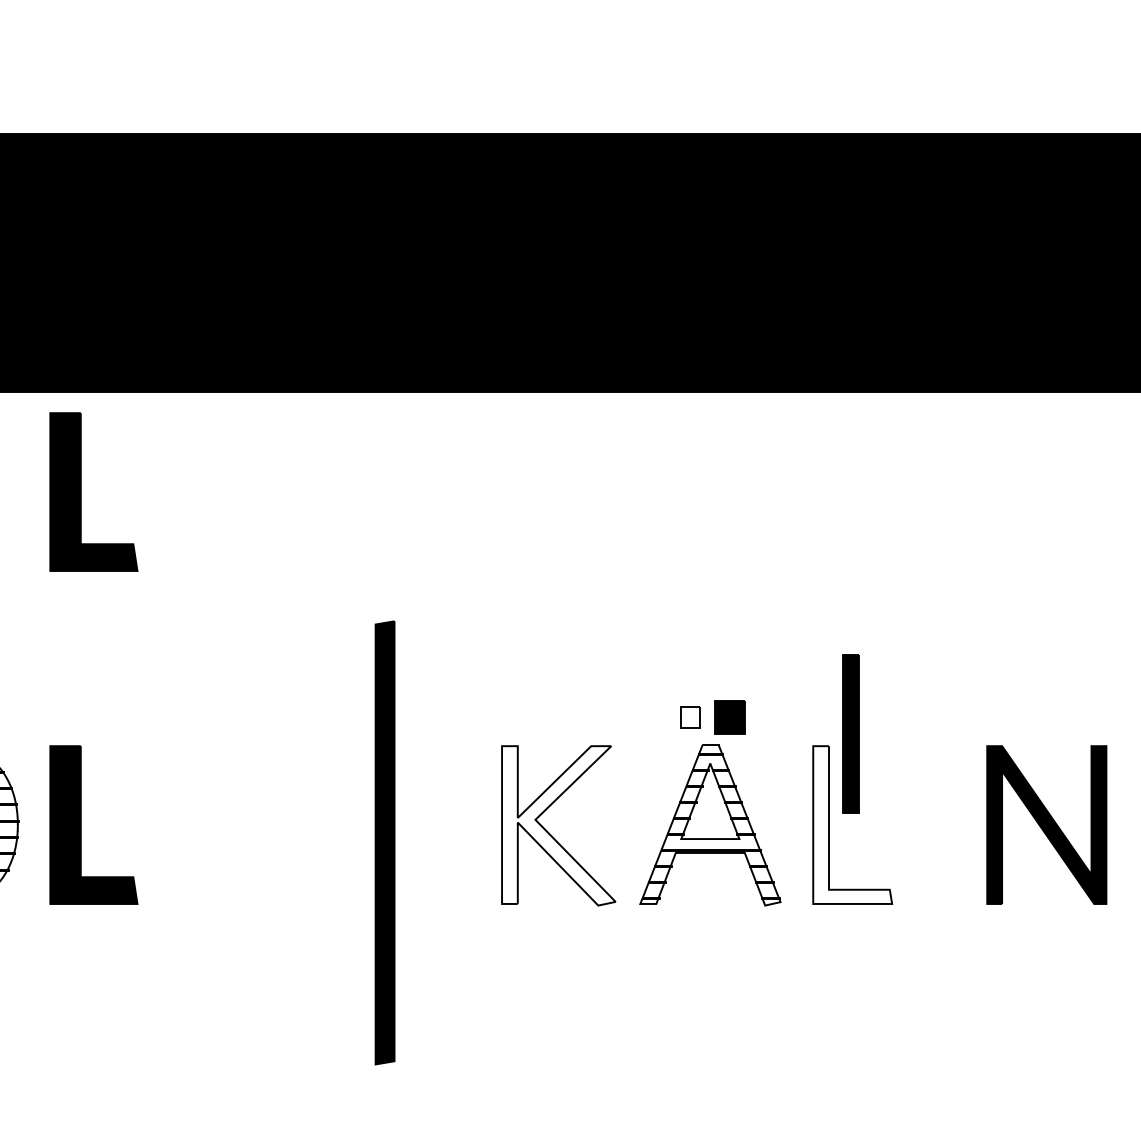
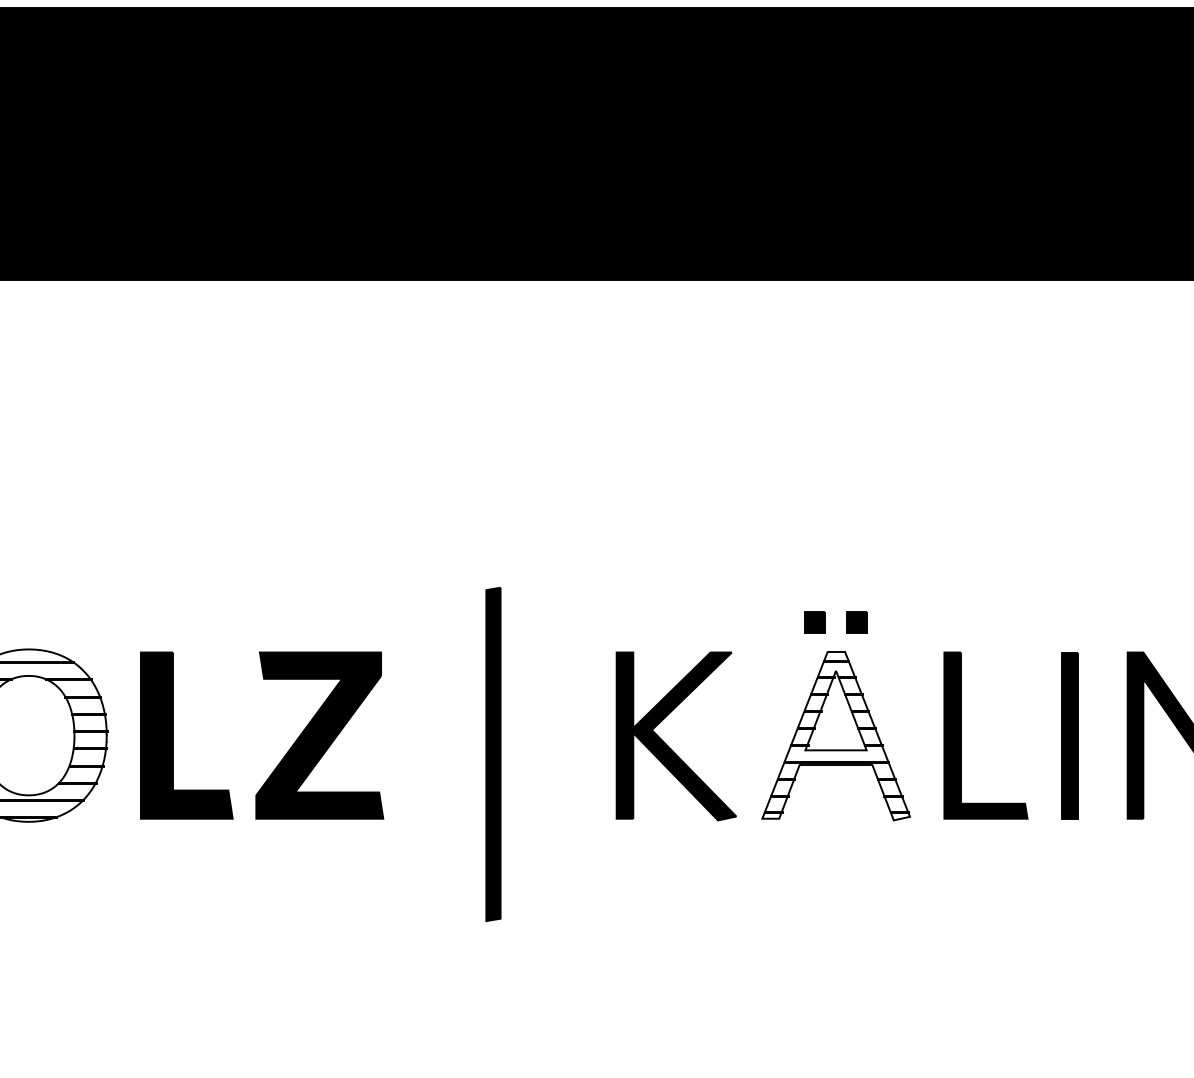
part: (81, 491) -> (173, 384), removed
fill: (690, 717) -> (815, 622), added
part: (730, 717) -> (857, 622), size x0.62
part: (850, 733) -> (1068, 735), moved
part: (220, 824) -> (320, 735), added
fill: (852, 824) -> (985, 735), added
fill: (558, 825) -> (676, 736), added
part: (384, 842) -> (492, 753), size x0.71

